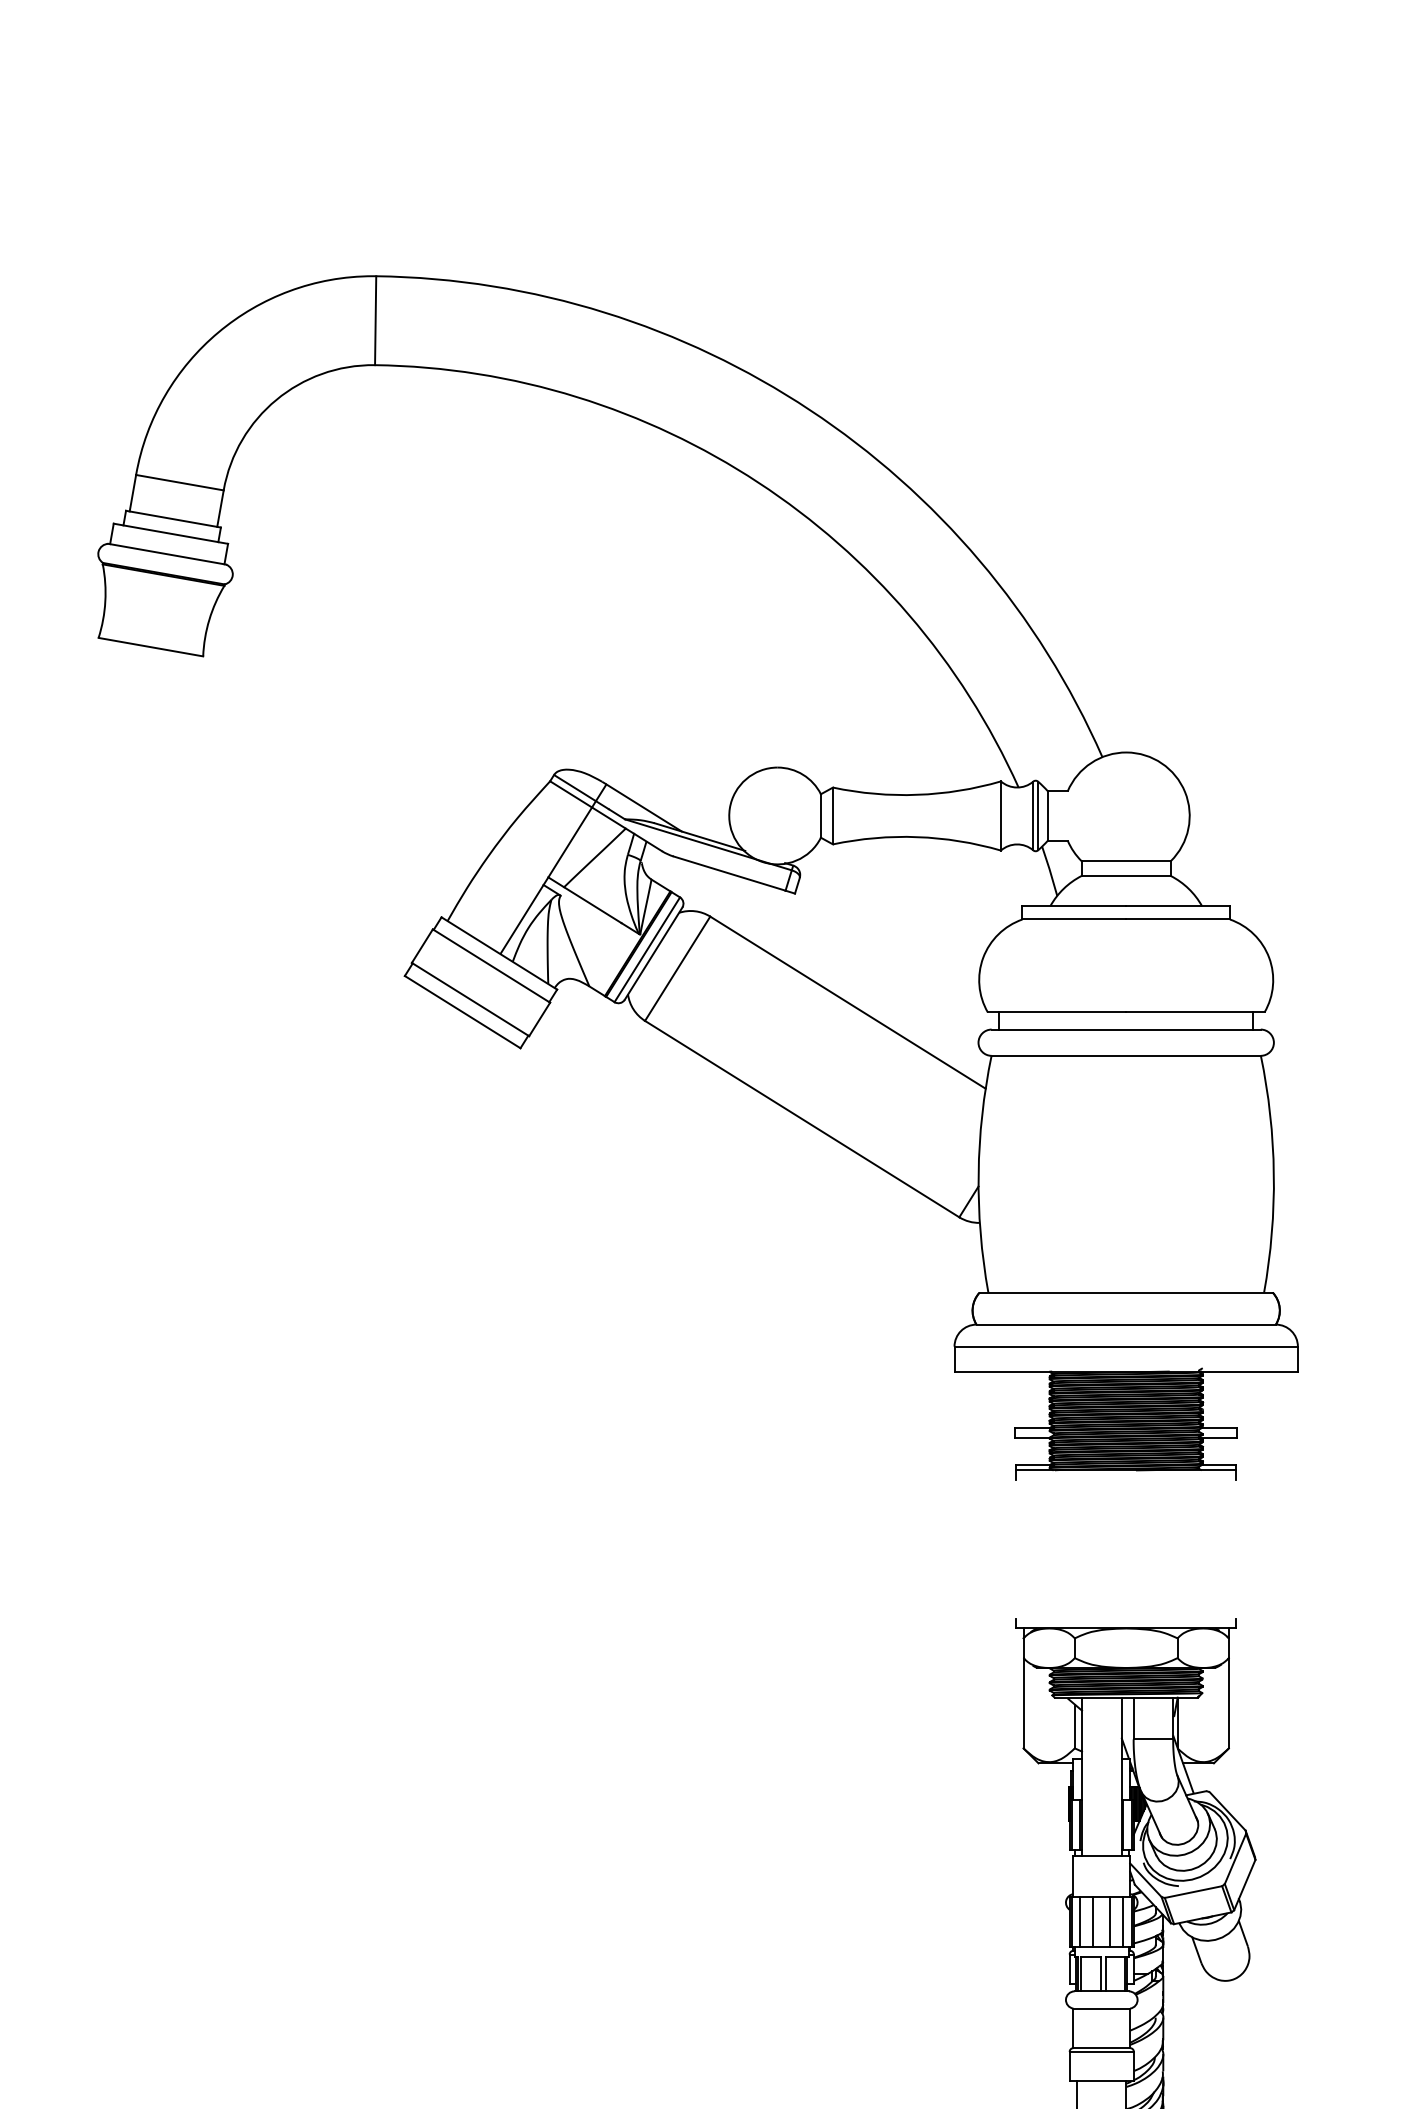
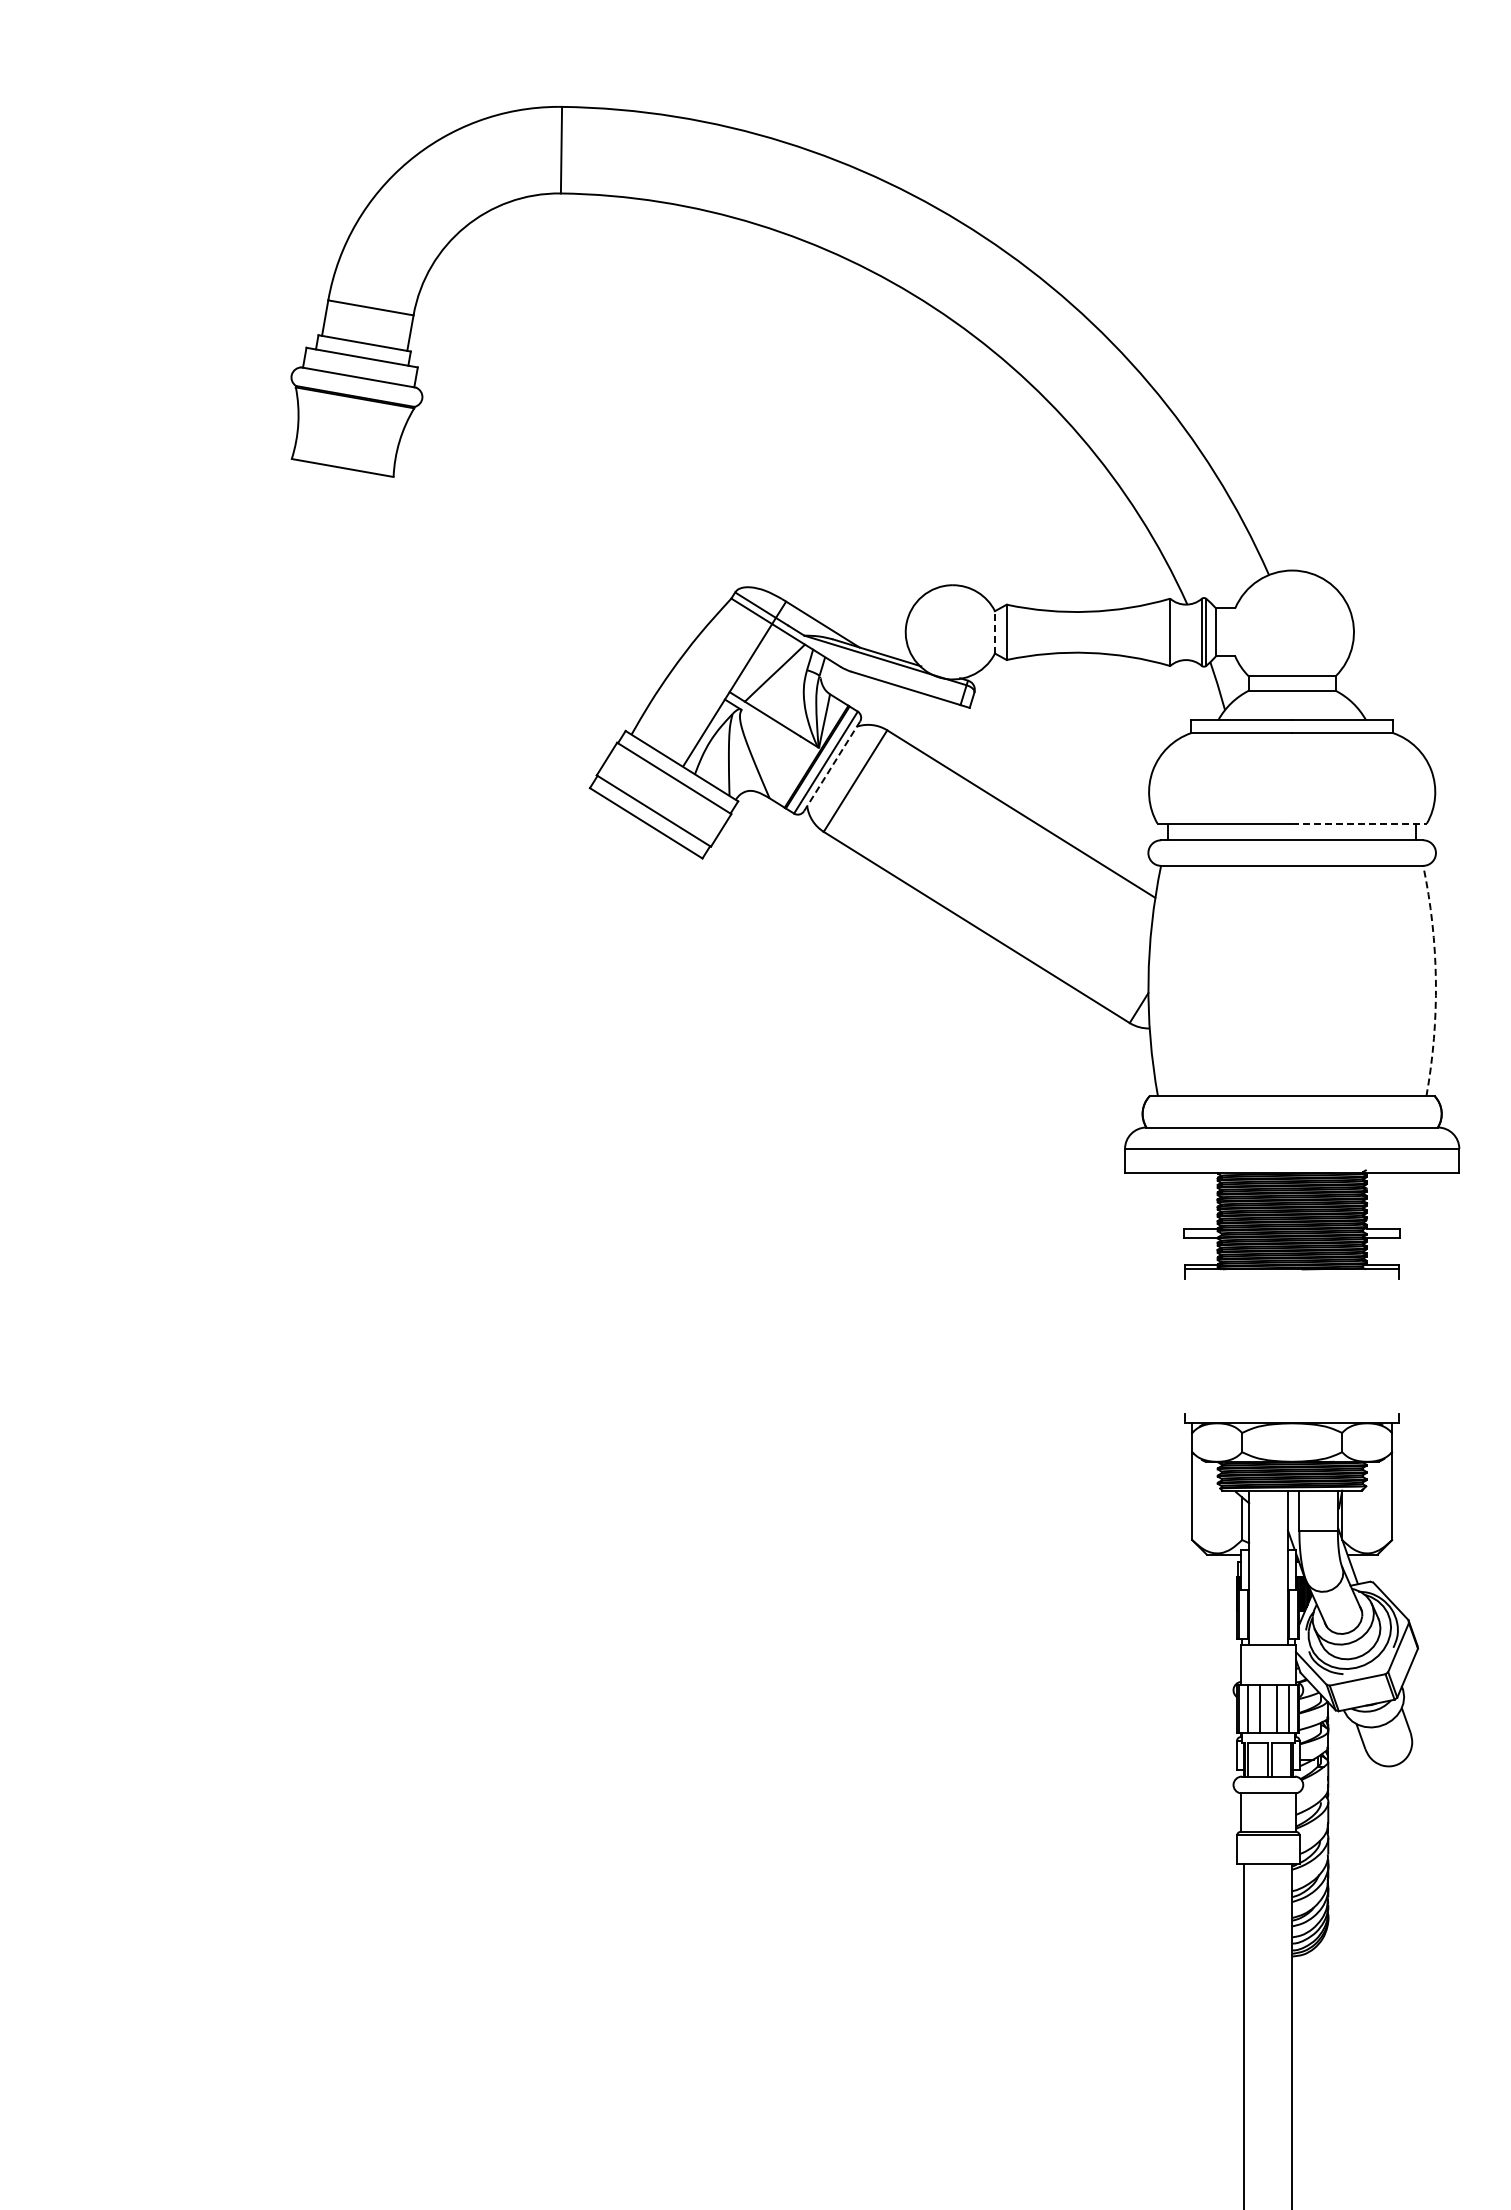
line: (820, 815) -> (994, 631), solid -> dashed
line: (654, 953) -> (832, 766), solid -> dashed
line: (1196, 1012) -> (1360, 823), solid -> dashed
arc: (1273, 1173) -> (1435, 980), solid -> dashed

